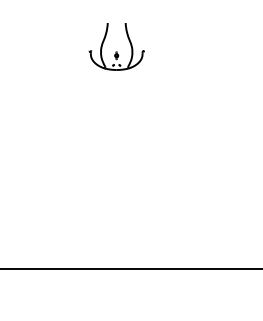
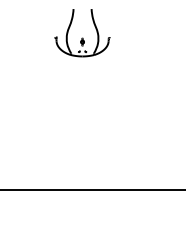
part: (116, 47) -> (82, 33), size x1.43

